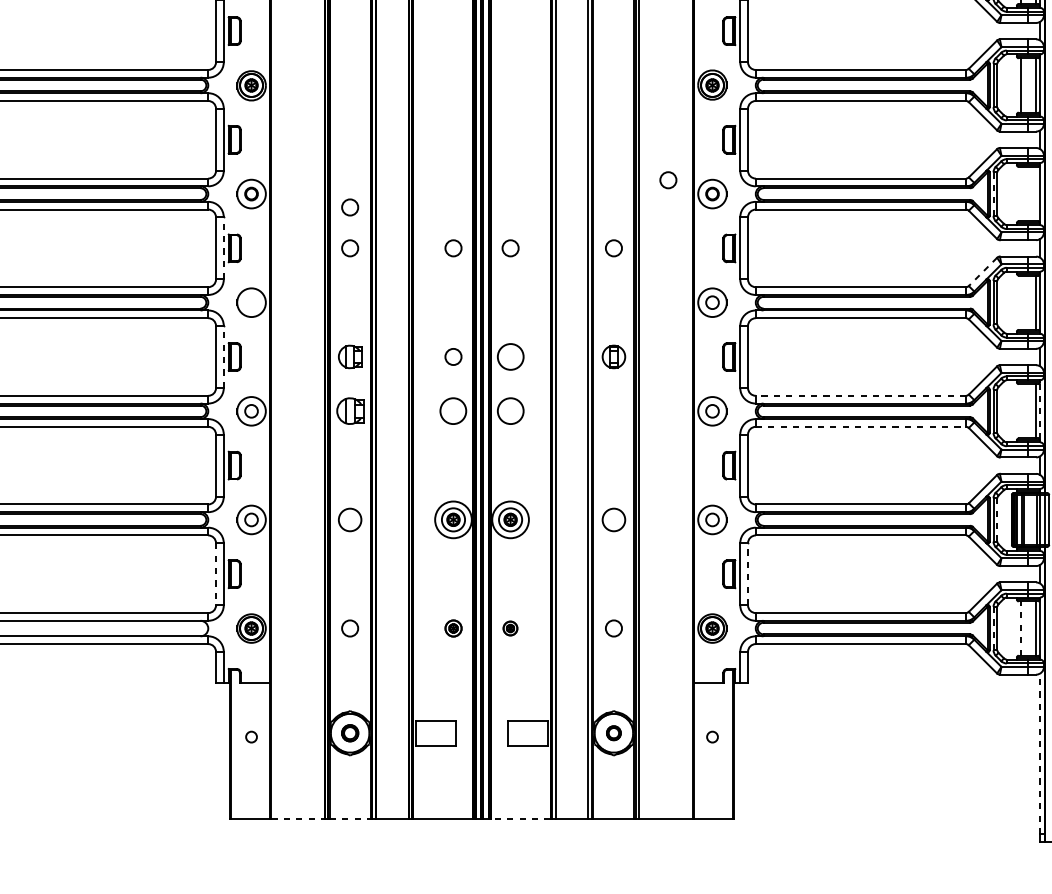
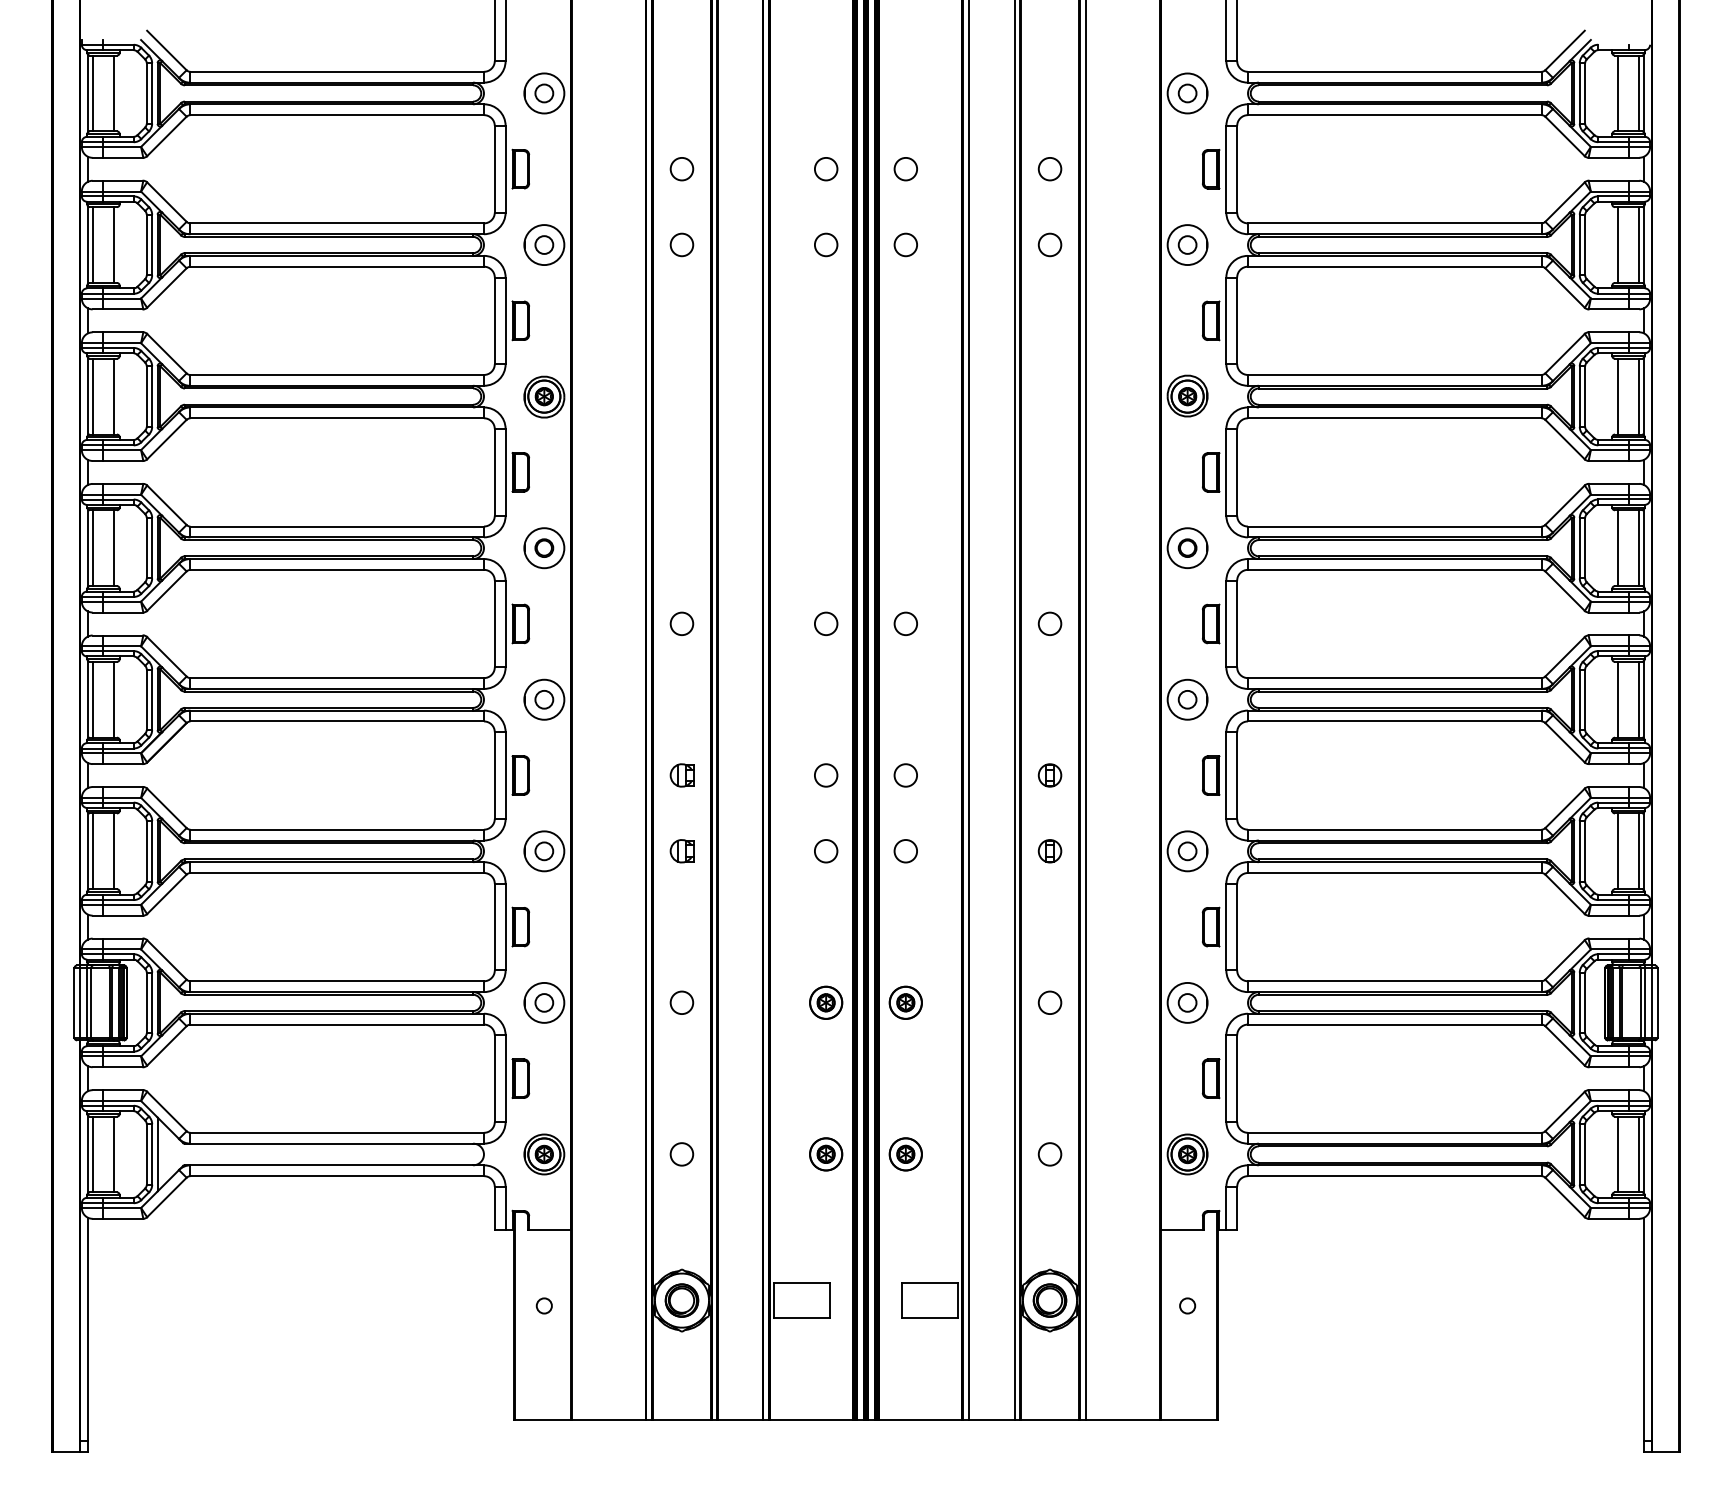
circle: (668, 179) -> (1125, 528), removed
line: (993, 194) -> (1579, 548), dashed -> solid
line: (1021, 194) -> (1618, 548), added
line: (1035, 194) -> (1638, 548), added
circle: (349, 207) -> (681, 566), removed
line: (223, 248) -> (505, 623), dashed -> solid
line: (983, 271) -> (1565, 656), dashed -> solid
circle: (251, 302) -> (544, 699), added
line: (1021, 302) -> (1618, 699), added
line: (223, 356) -> (505, 775), dashed -> solid
part: (349, 356) -> (681, 775), size x0.71
circle: (510, 356) -> (905, 775), size x0.62
part: (613, 356) -> (1049, 775), size x0.71
line: (860, 395) -> (1394, 829), dashed -> solid
part: (349, 411) -> (681, 851), size x0.62
circle: (453, 411) -> (826, 851), size x0.62
circle: (510, 411) -> (905, 851), size x0.62
part: (613, 411) -> (1049, 851), added
line: (1021, 411) -> (1618, 851), added
line: (1039, 411) -> (1644, 851), dashed -> solid
line: (860, 427) -> (1394, 873), dashed -> solid
circle: (349, 519) -> (681, 1002), size x0.71
circle: (453, 519) -> (826, 1002), size x0.62
circle: (510, 519) -> (905, 1002), size x0.62
circle: (613, 519) -> (1049, 1002), size x0.71
line: (997, 519) -> (1585, 1002), dashed -> solid
line: (215, 574) -> (494, 1079), dashed -> solid
line: (748, 574) -> (1237, 1078), dashed -> solid
part: (453, 628) -> (826, 1154), size x1.43
part: (510, 628) -> (905, 1154), size x1.67
line: (993, 628) -> (1579, 1154), dashed -> solid
line: (1021, 628) -> (1618, 1154), dashed -> solid
part: (349, 733) -> (681, 1300), size x1.43
part: (613, 733) -> (1049, 1300), size x1.67
line: (1039, 753) -> (1644, 1329), dashed -> solid
line: (298, 818) -> (609, 1419), dashed -> solid
line: (349, 818) -> (681, 1419), dashed -> solid
line: (521, 818) -> (920, 1419), dashed -> solid

